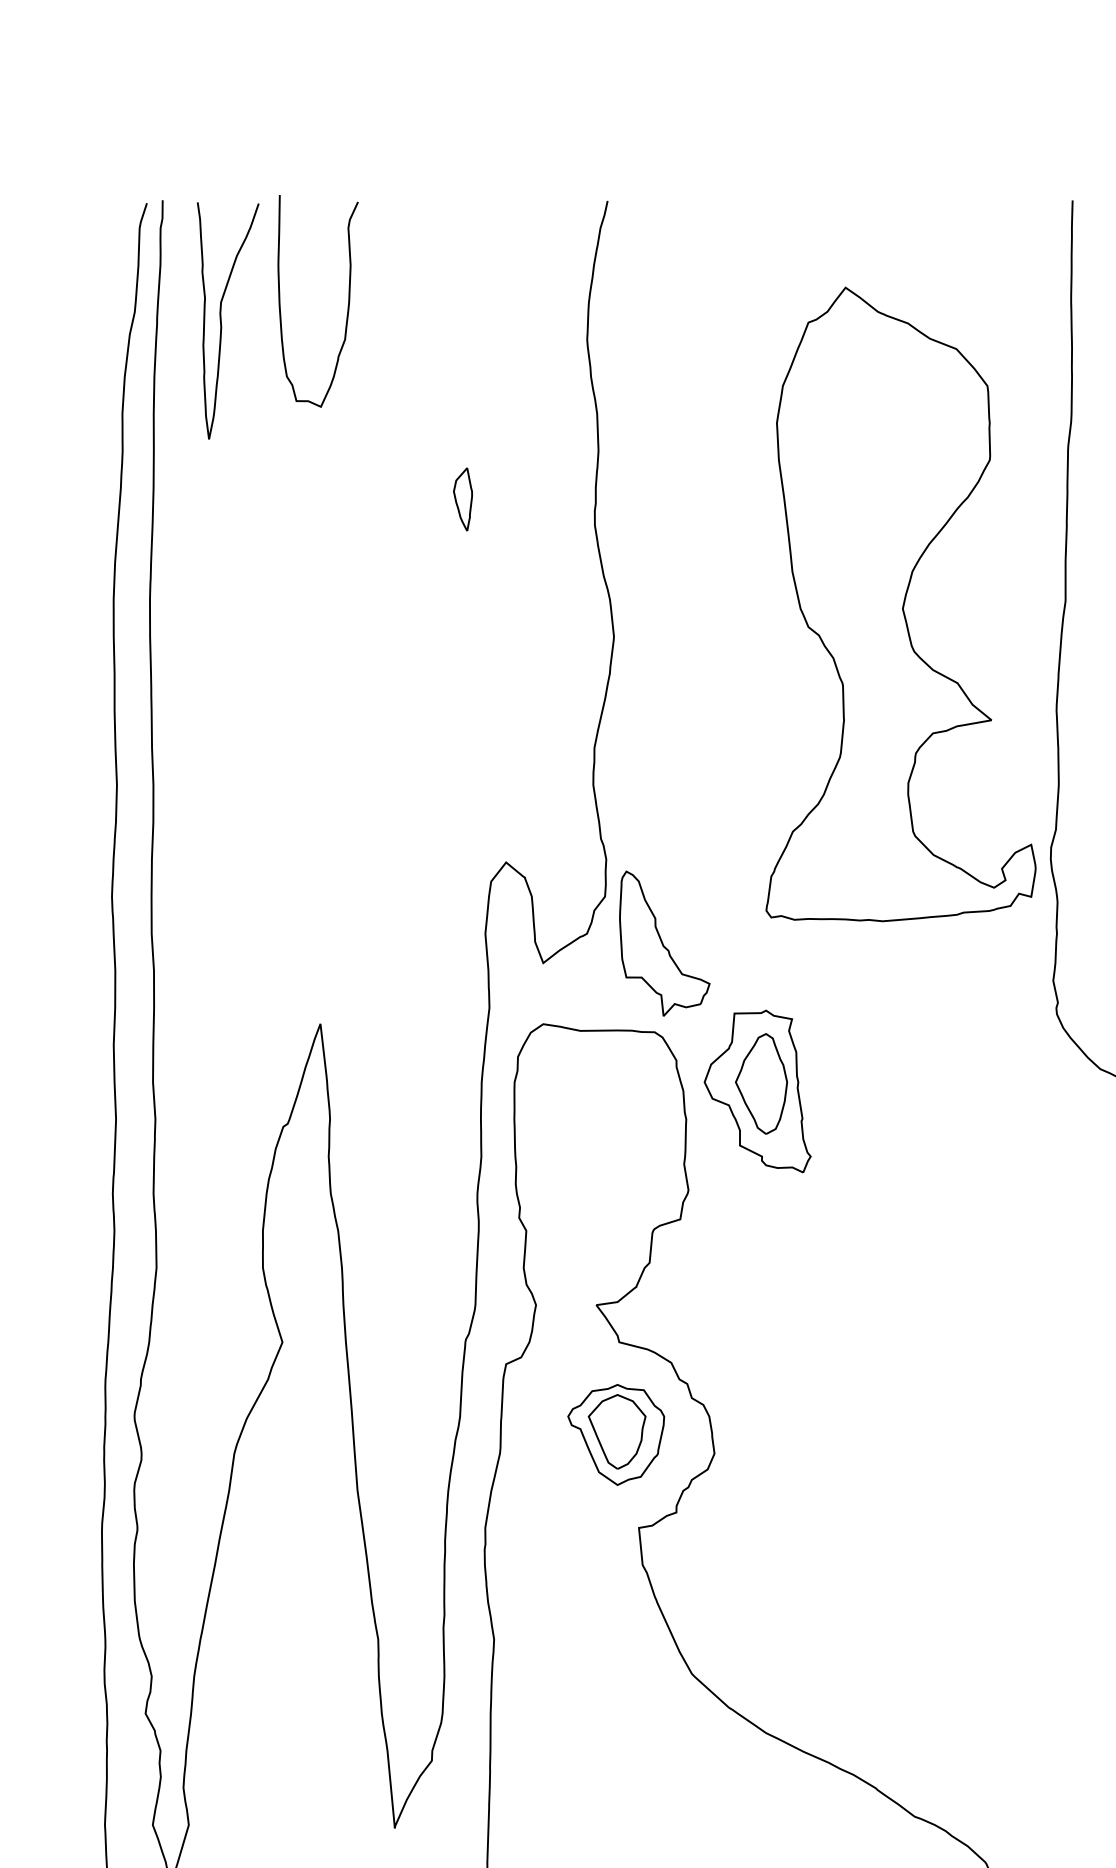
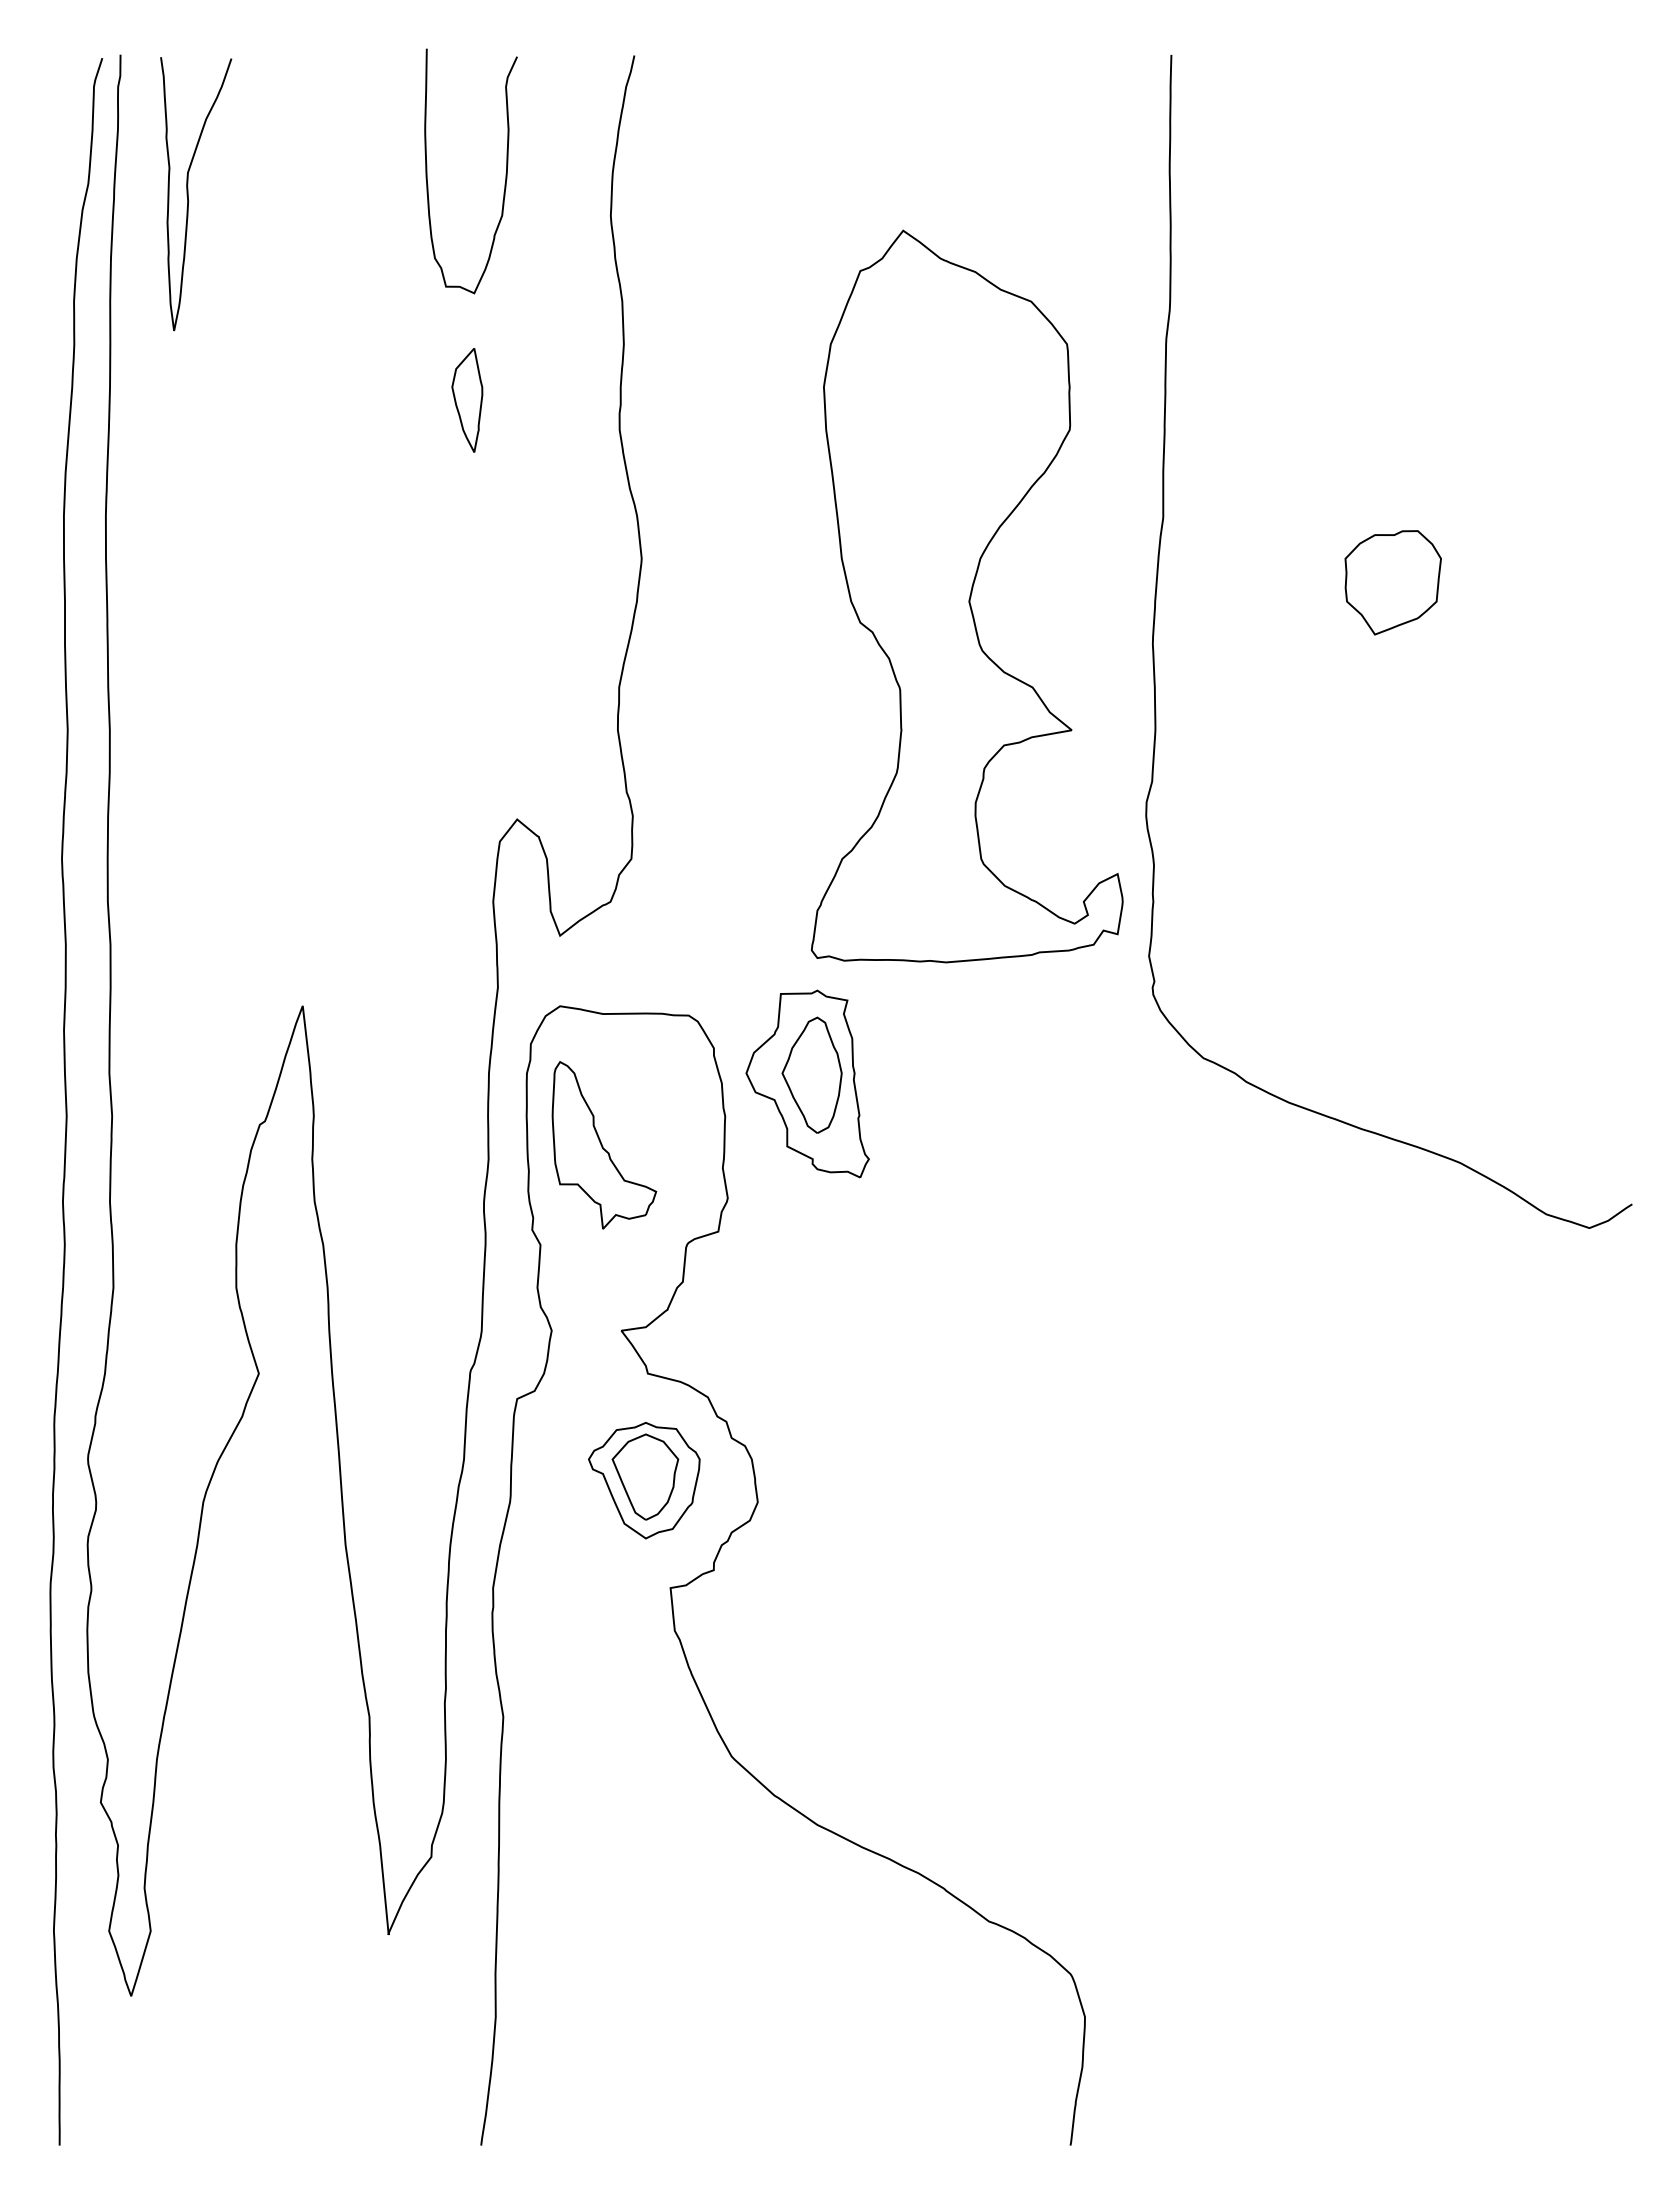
curve: (347, 303) -> (505, 173), moved
part: (463, 499) -> (467, 400), size x1.43
part: (900, 604) -> (966, 596), moved
part: (664, 943) -> (604, 1145), moved

